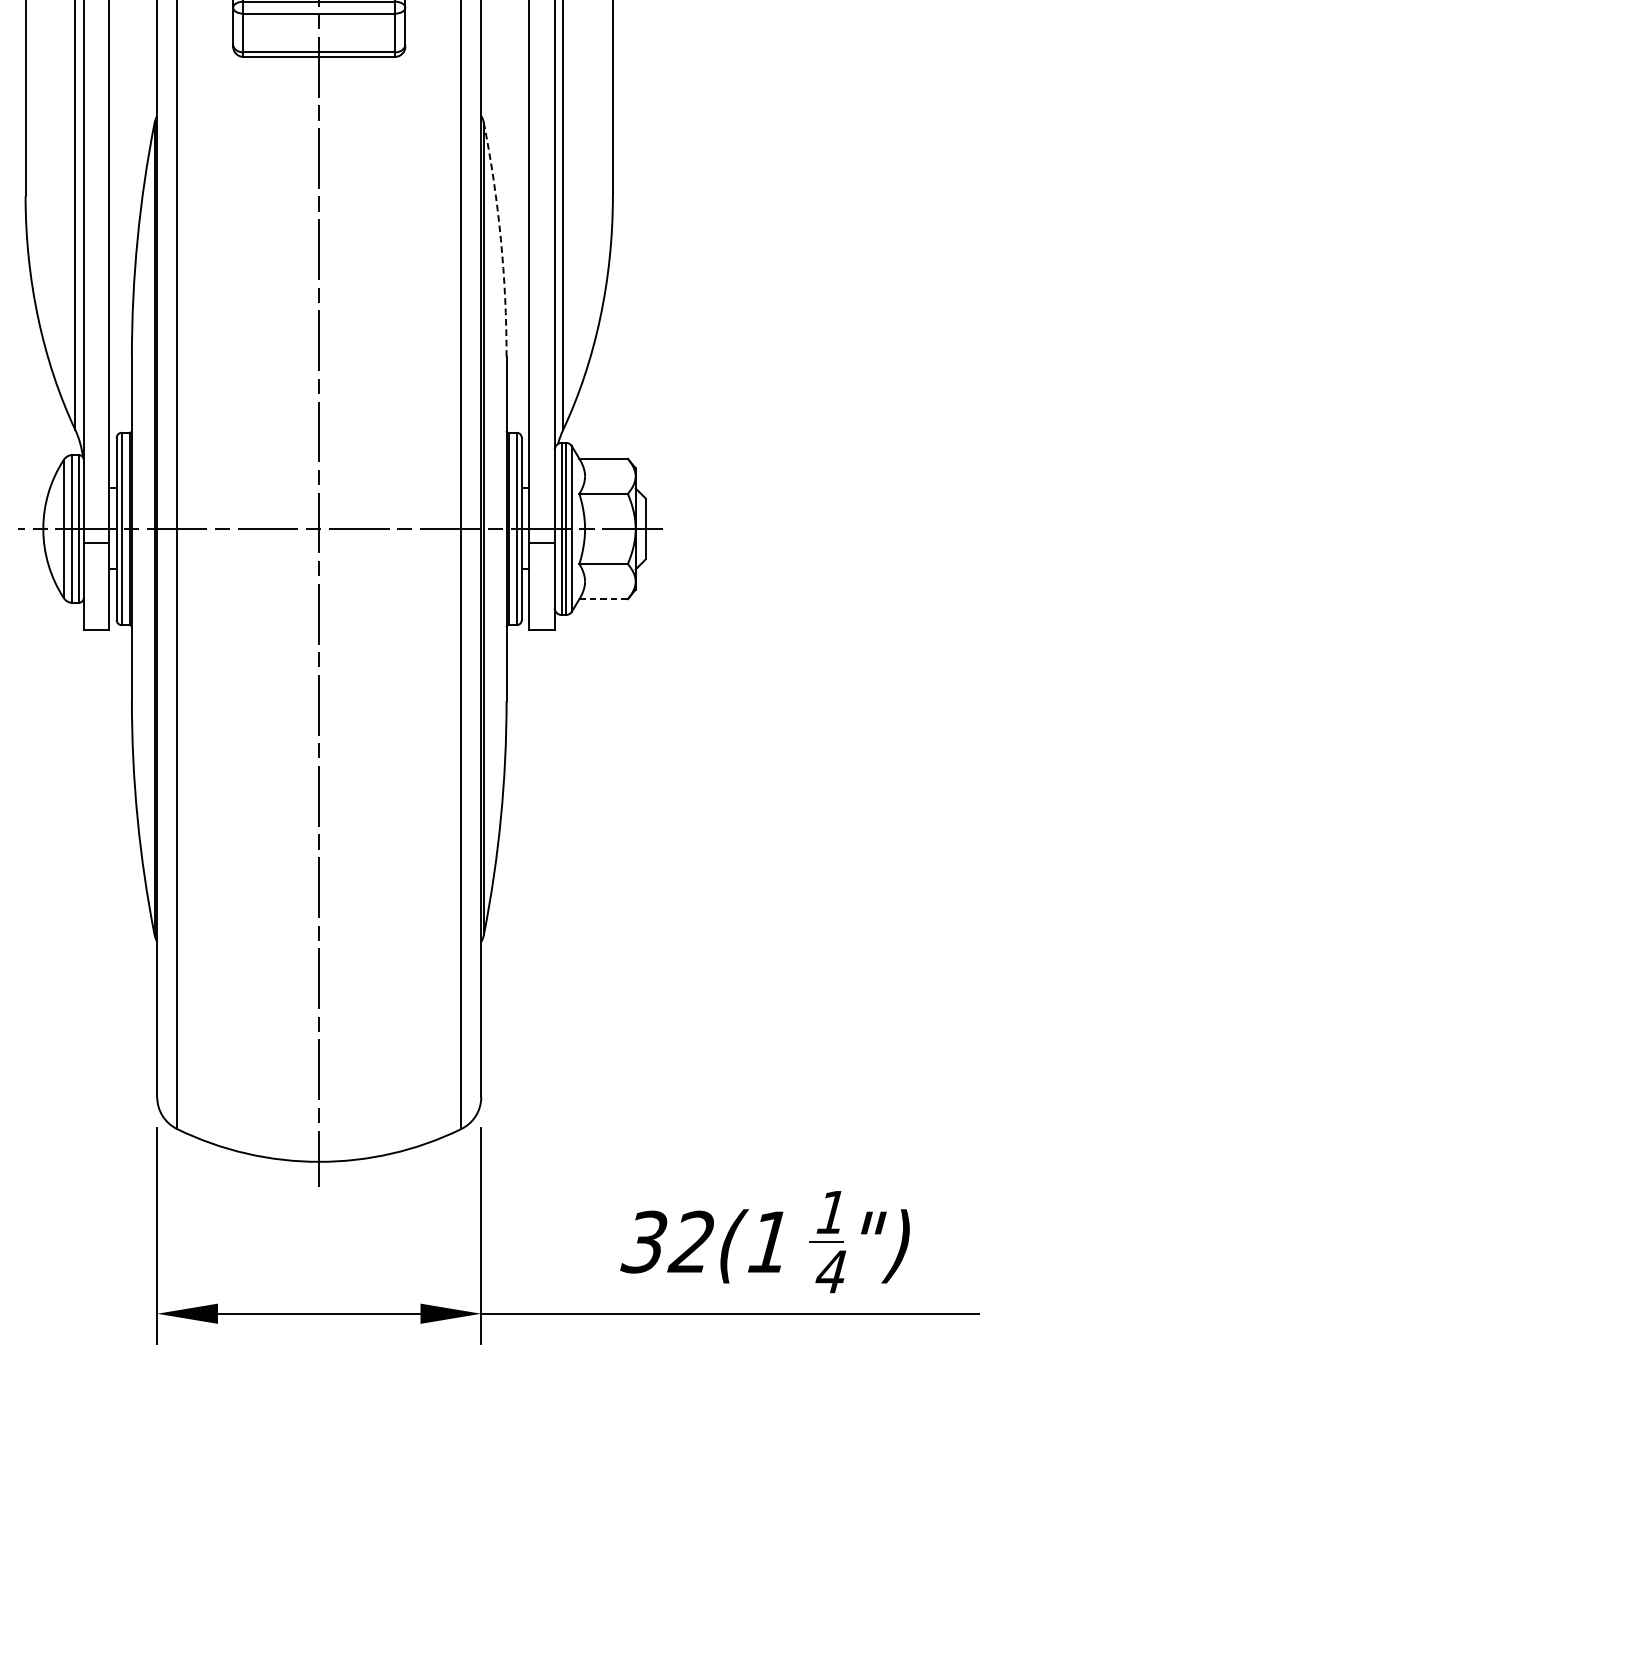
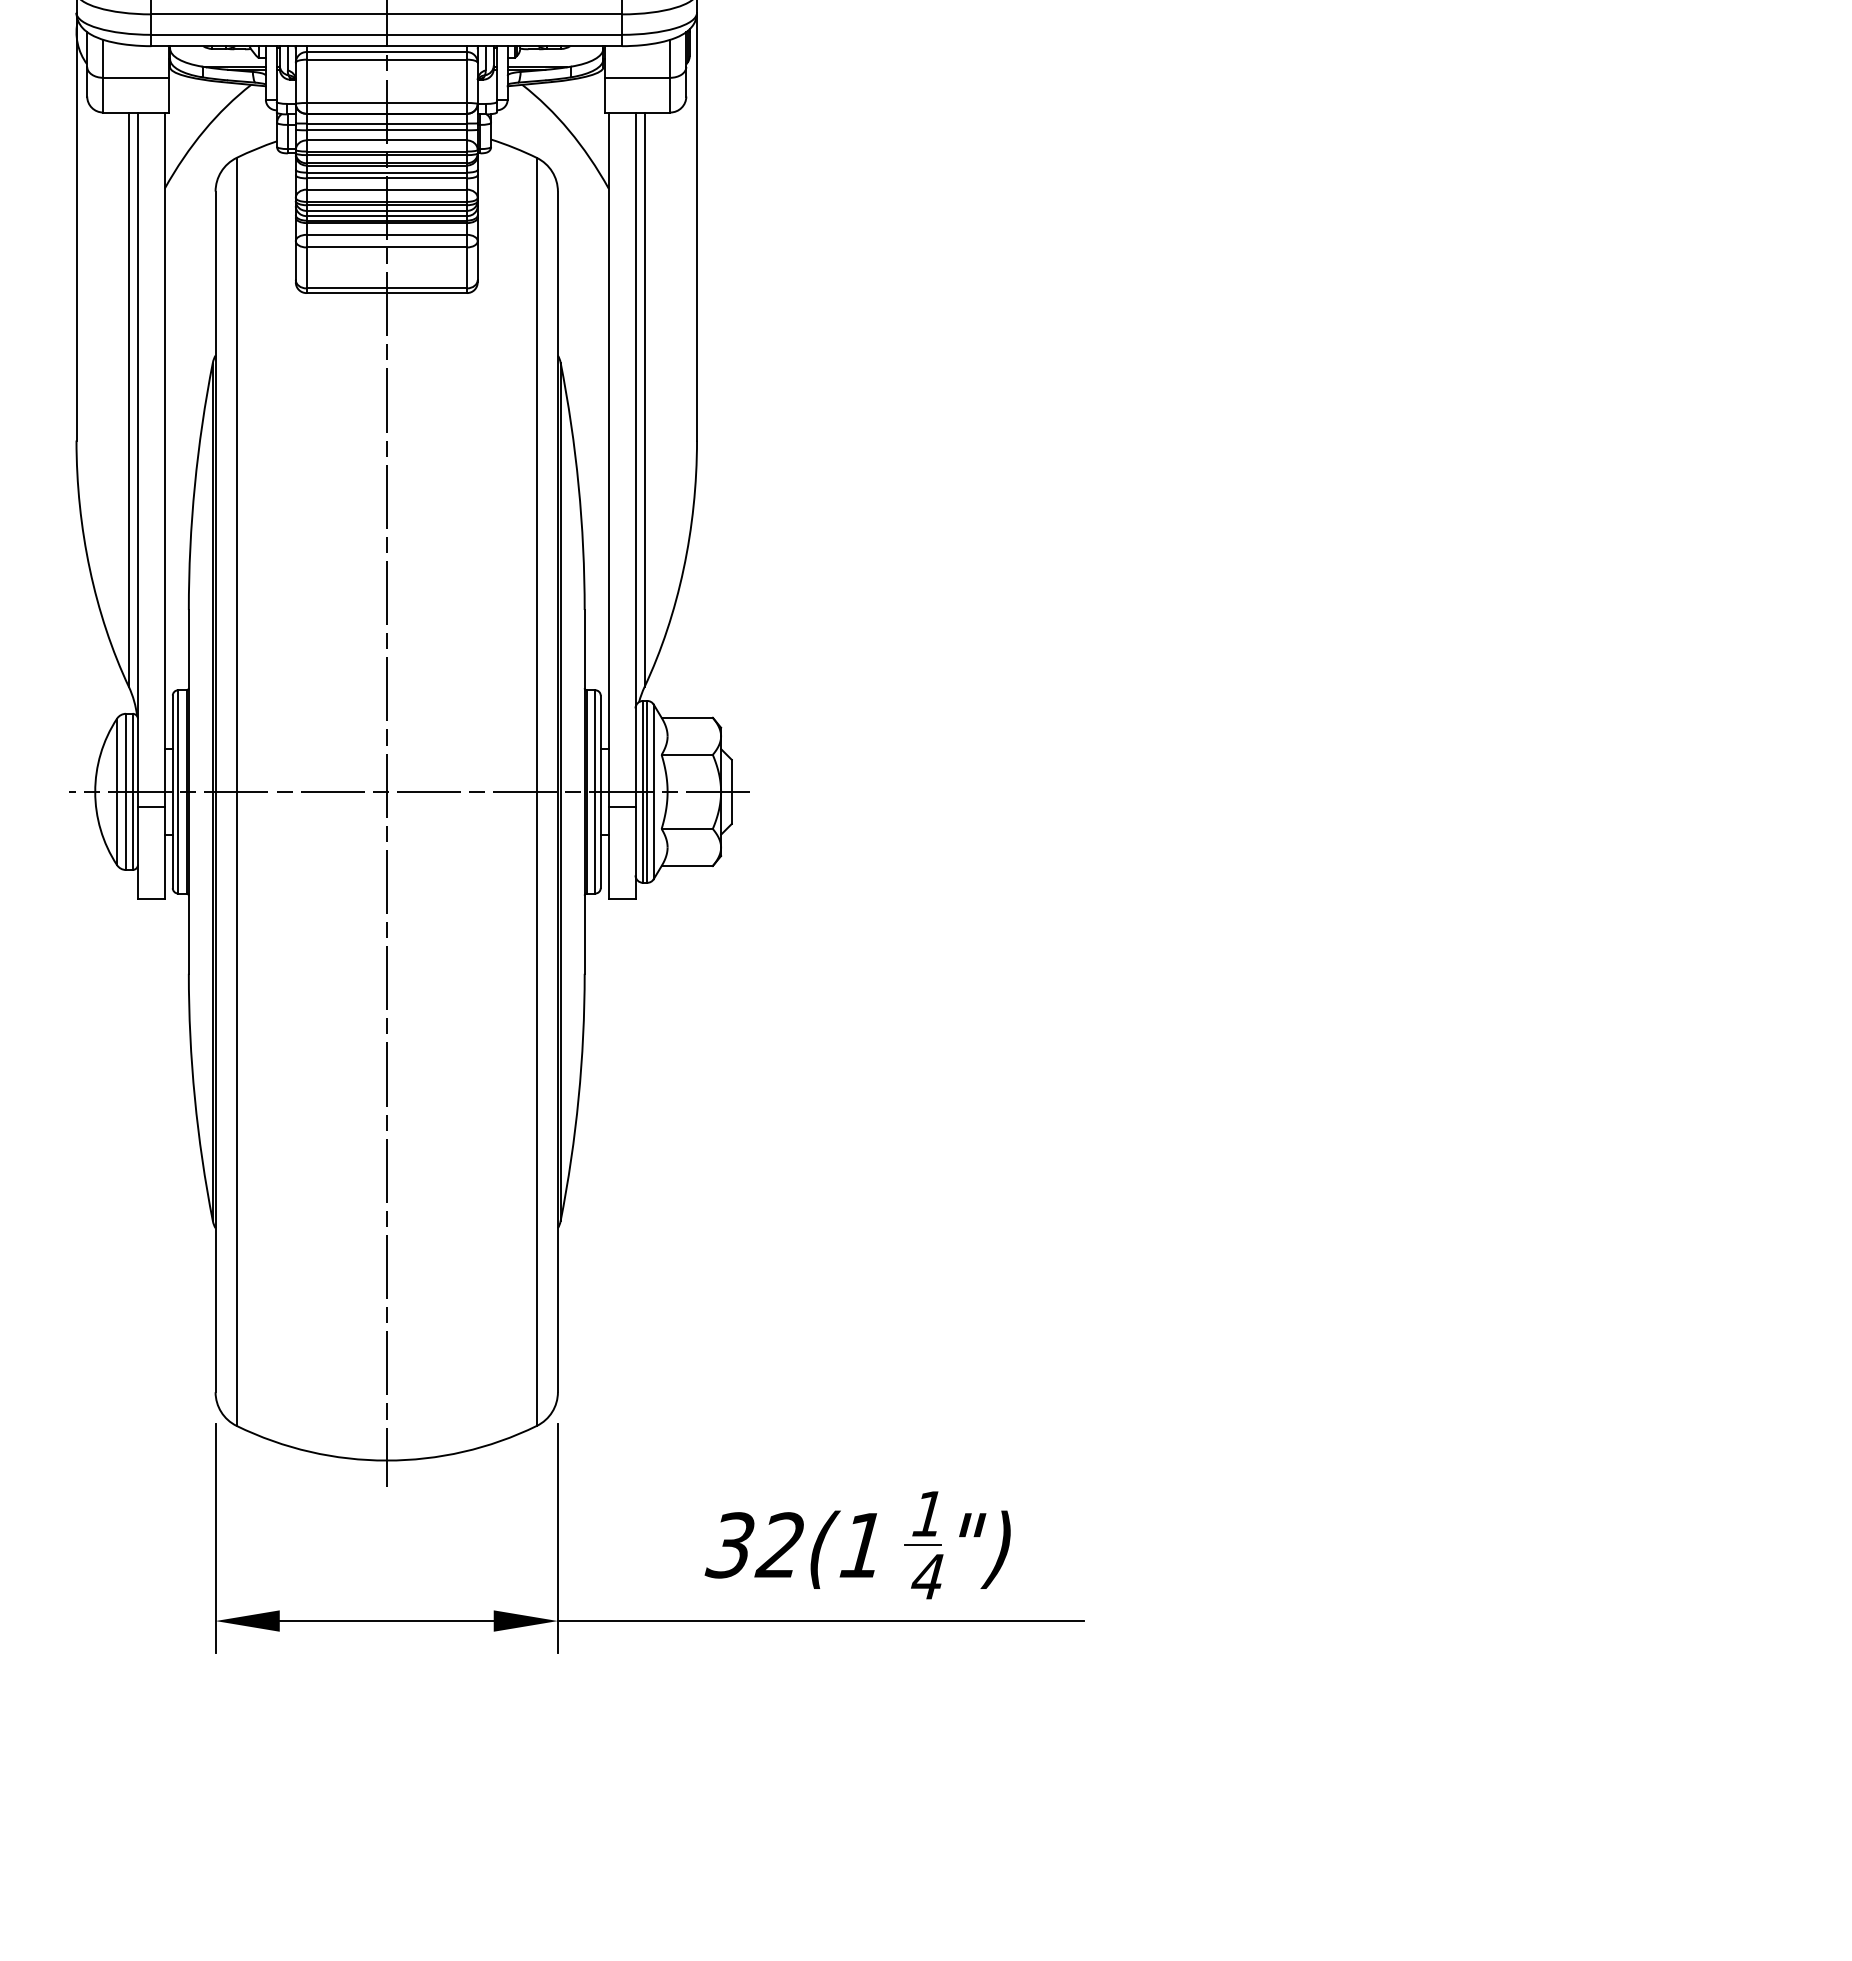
arc: (500, 238) -> (578, 485), dashed -> solid
line: (603, 599) -> (687, 866), dashed -> solid

